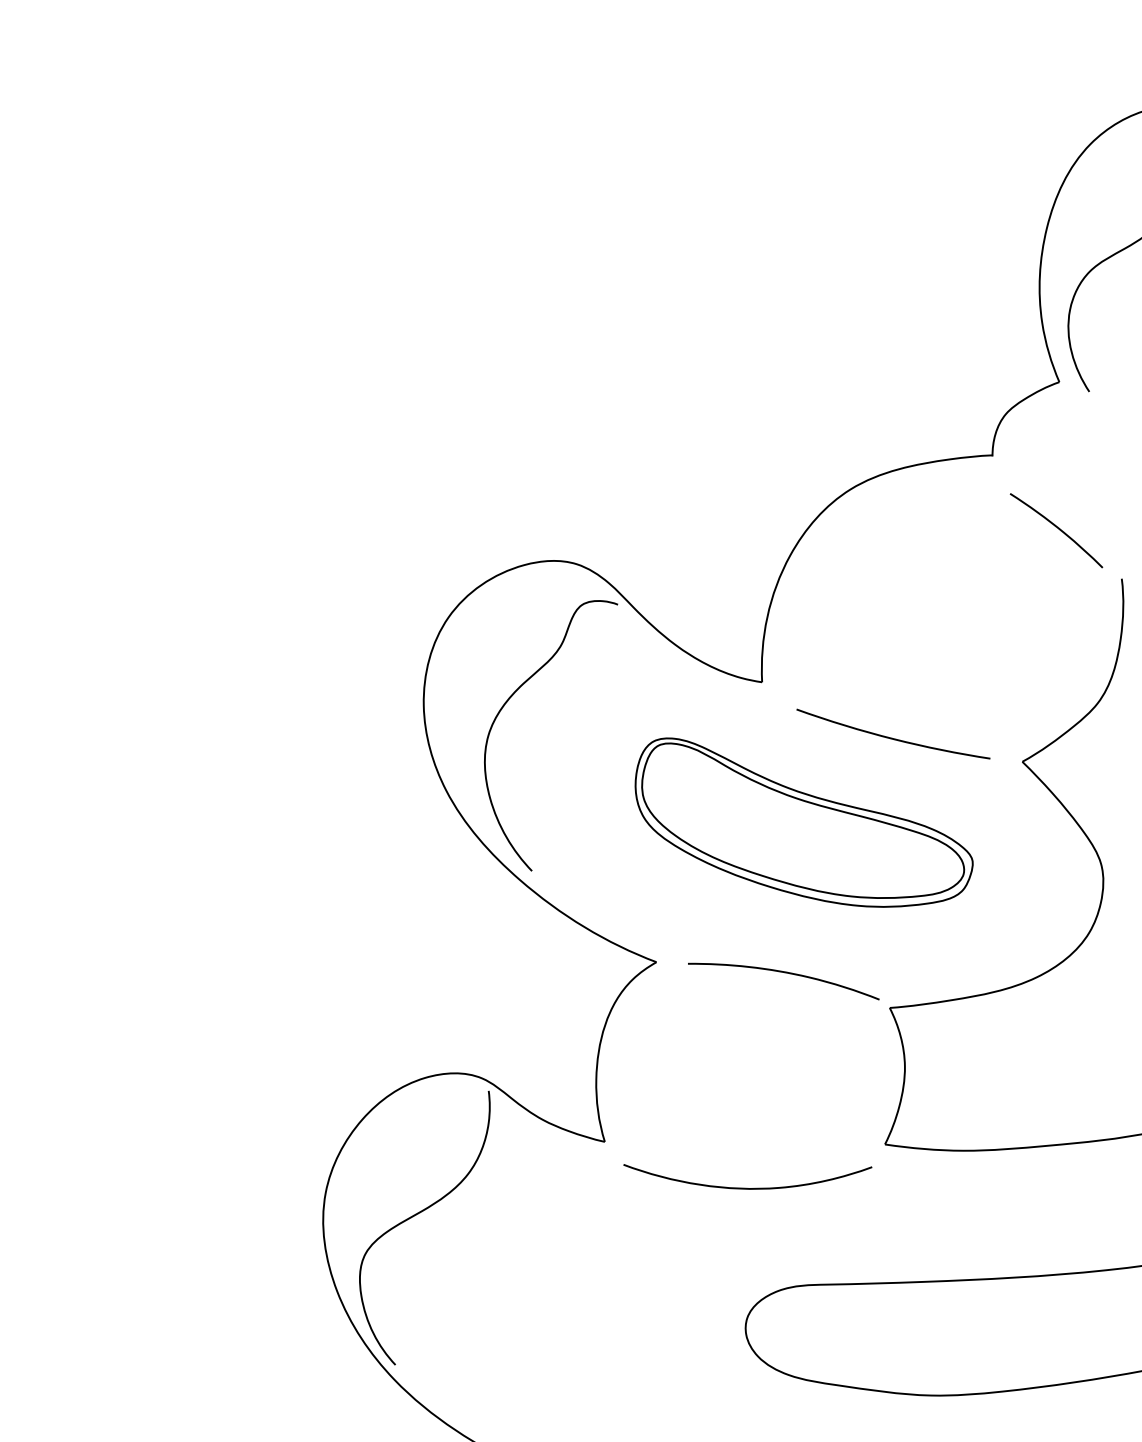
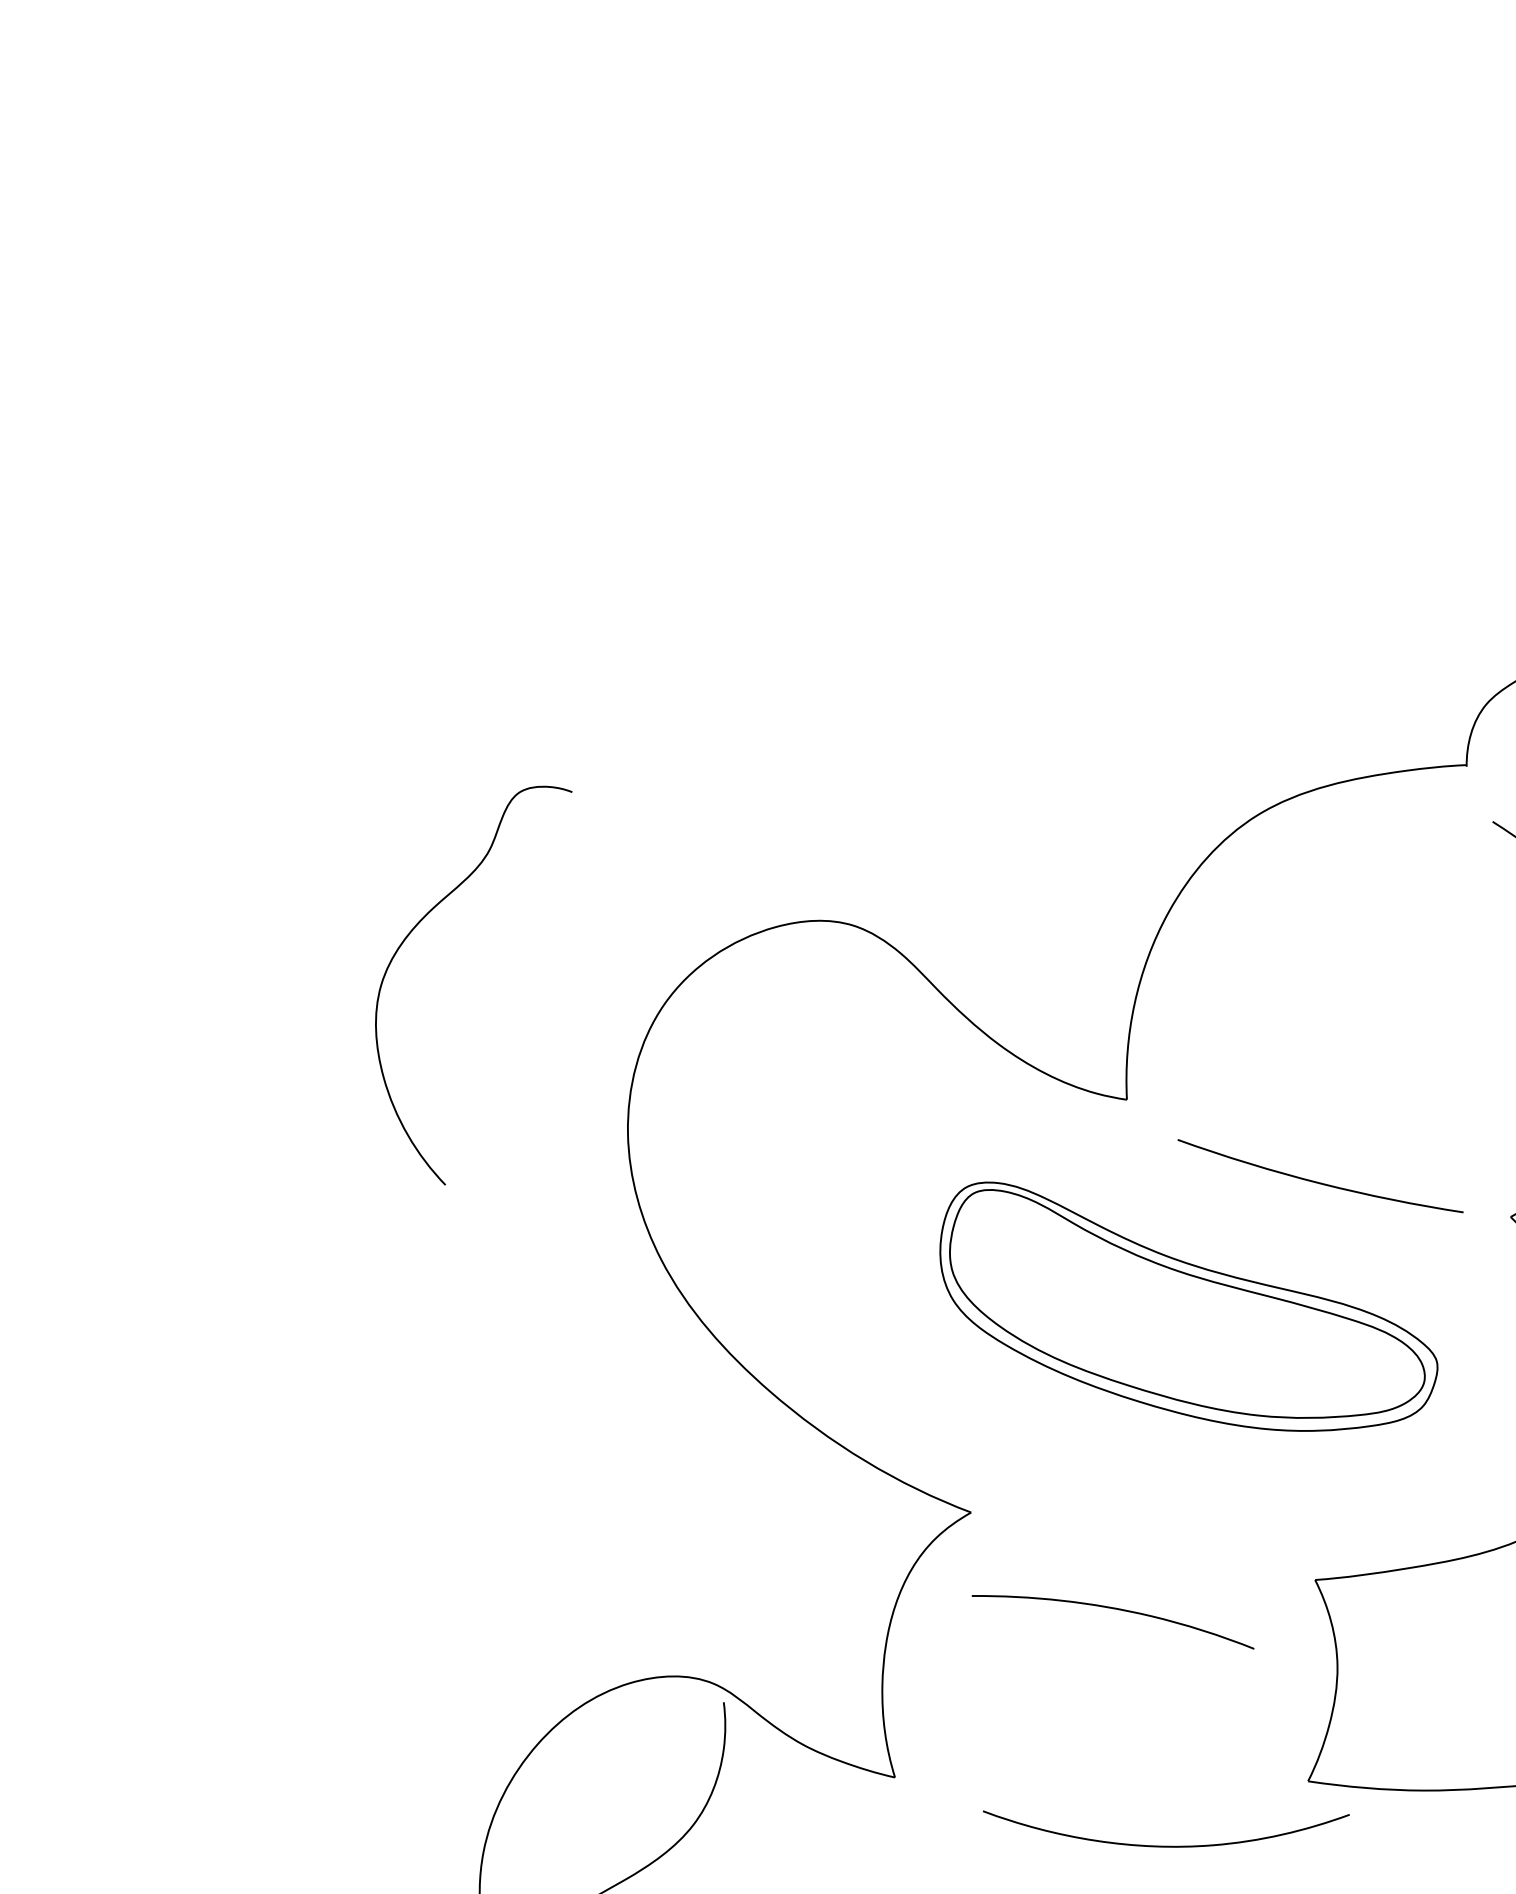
curve: (508, 701) -> (410, 934), moved
curve: (784, 973) -> (1114, 1610), moved
curve: (746, 1187) -> (1164, 1844), moved

